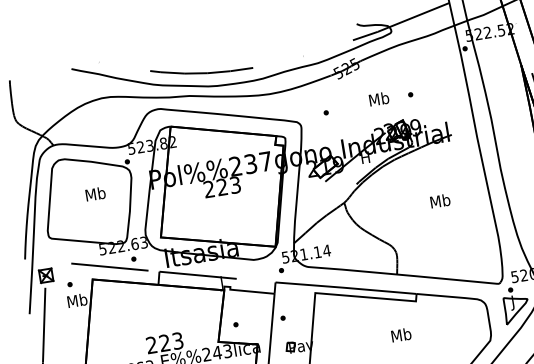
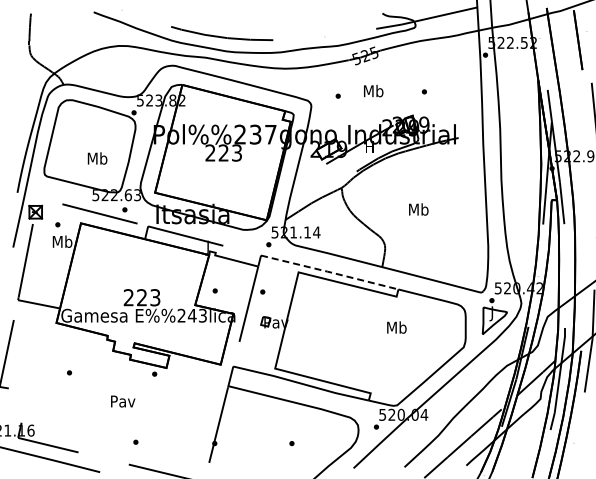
text: (379, 99) -> (373, 91), moved
text: (95, 194) -> (97, 158), moved
text: (440, 201) -> (418, 209), moved
line: (345, 288) -> (329, 272), solid -> dashed
text: (401, 335) -> (396, 327), moved

